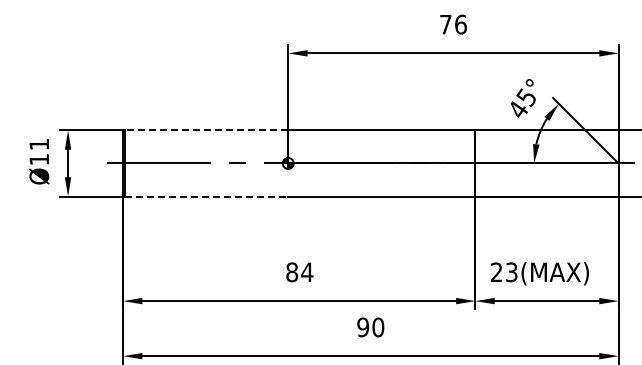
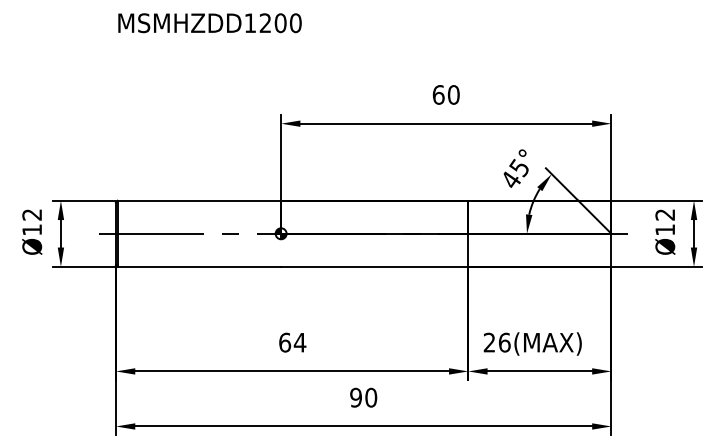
text: (452, 24) -> (445, 94), 76 -> 60
line: (206, 130) -> (199, 200), dashed -> solid
text: (38, 144) -> (31, 214), Ø11 -> Ø12
line: (206, 196) -> (199, 266), dashed -> solid
text: (292, 272) -> (285, 342), 84 -> 64
text: (511, 272) -> (504, 342), 23(MAX) -> 26(MAX)

